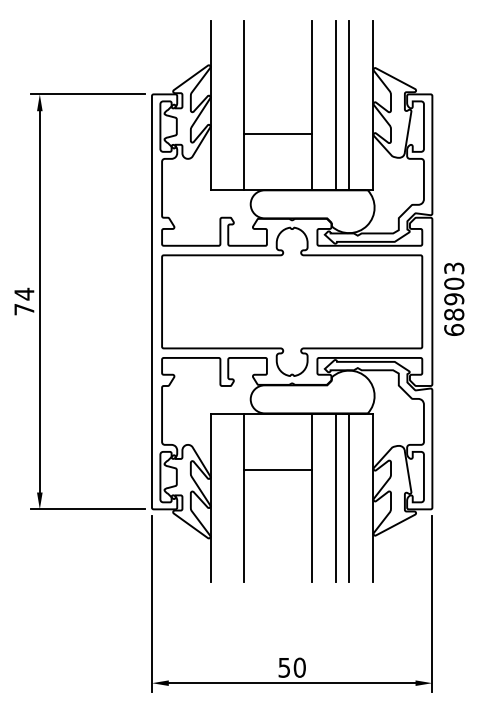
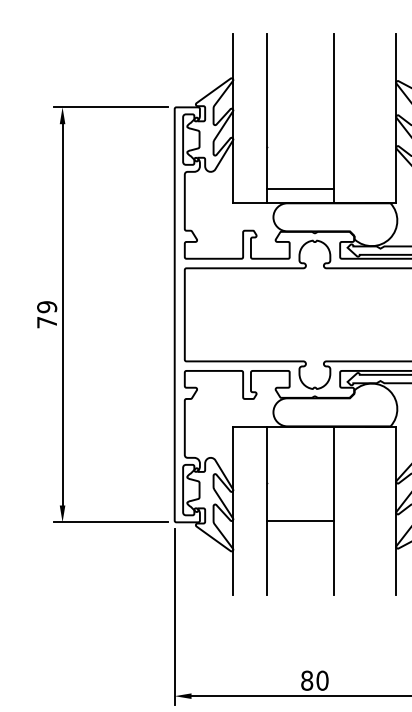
line: (335, 105) -> (358, 118), removed
line: (348, 105) -> (371, 118), removed
line: (277, 133) -> (300, 188), moved
text: (24, 293) -> (47, 306), 74 -> 79
line: (277, 470) -> (300, 521), moved
line: (335, 498) -> (358, 511), removed
line: (348, 498) -> (371, 511), removed
text: (284, 667) -> (307, 680), 50 -> 80

